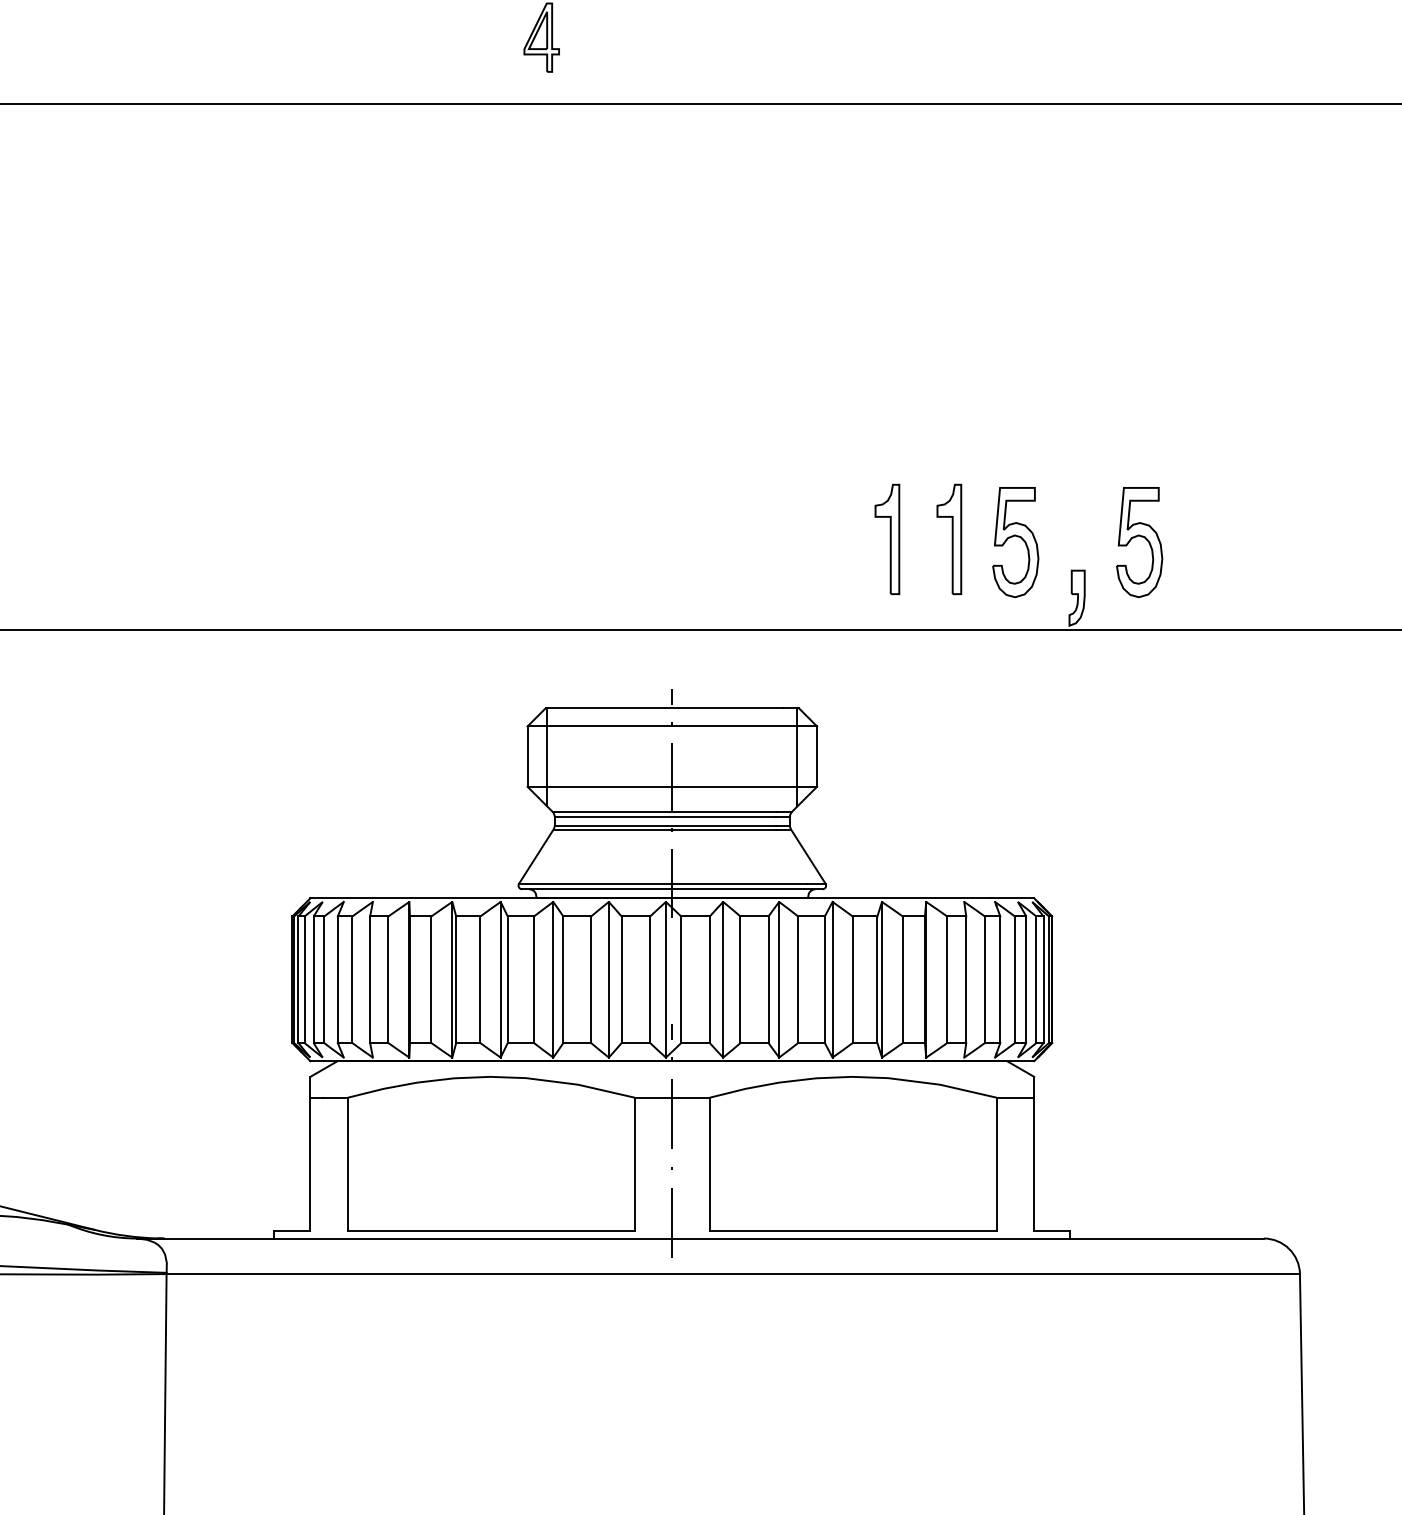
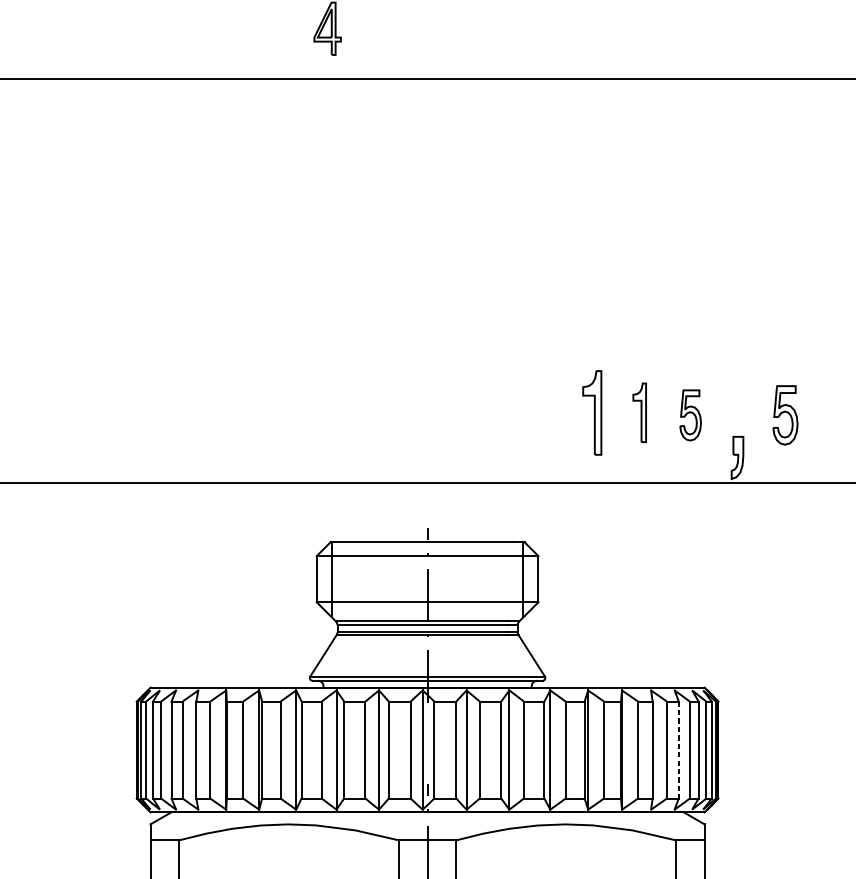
part: (949, 538) -> (639, 412), size x0.7
part: (1015, 542) -> (690, 415), size x0.6
part: (1139, 542) -> (785, 415), size x0.7
line: (1000, 980) -> (678, 750), solid -> dashed

